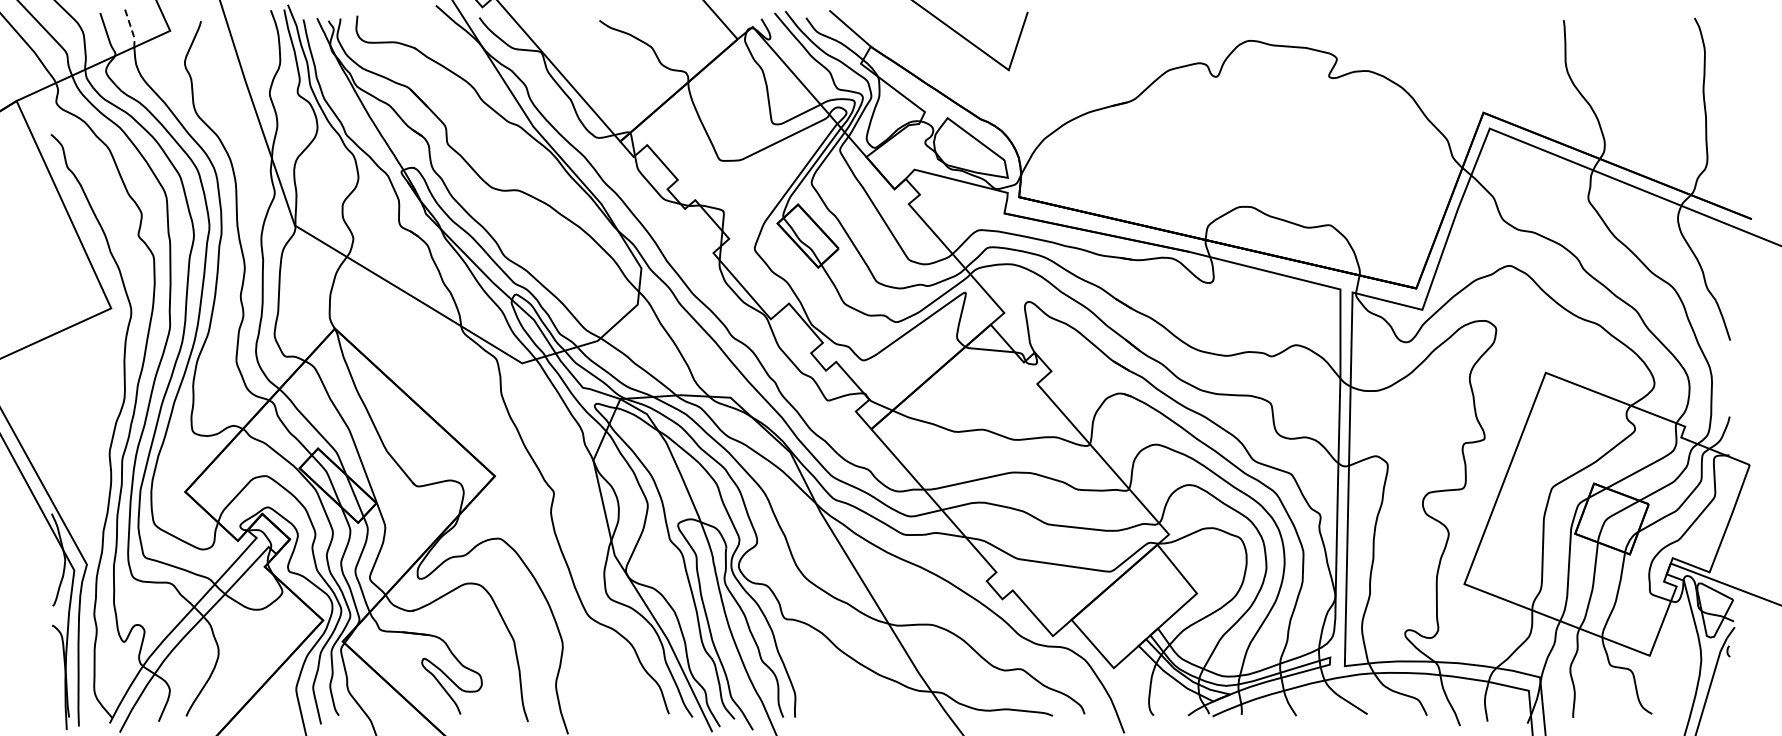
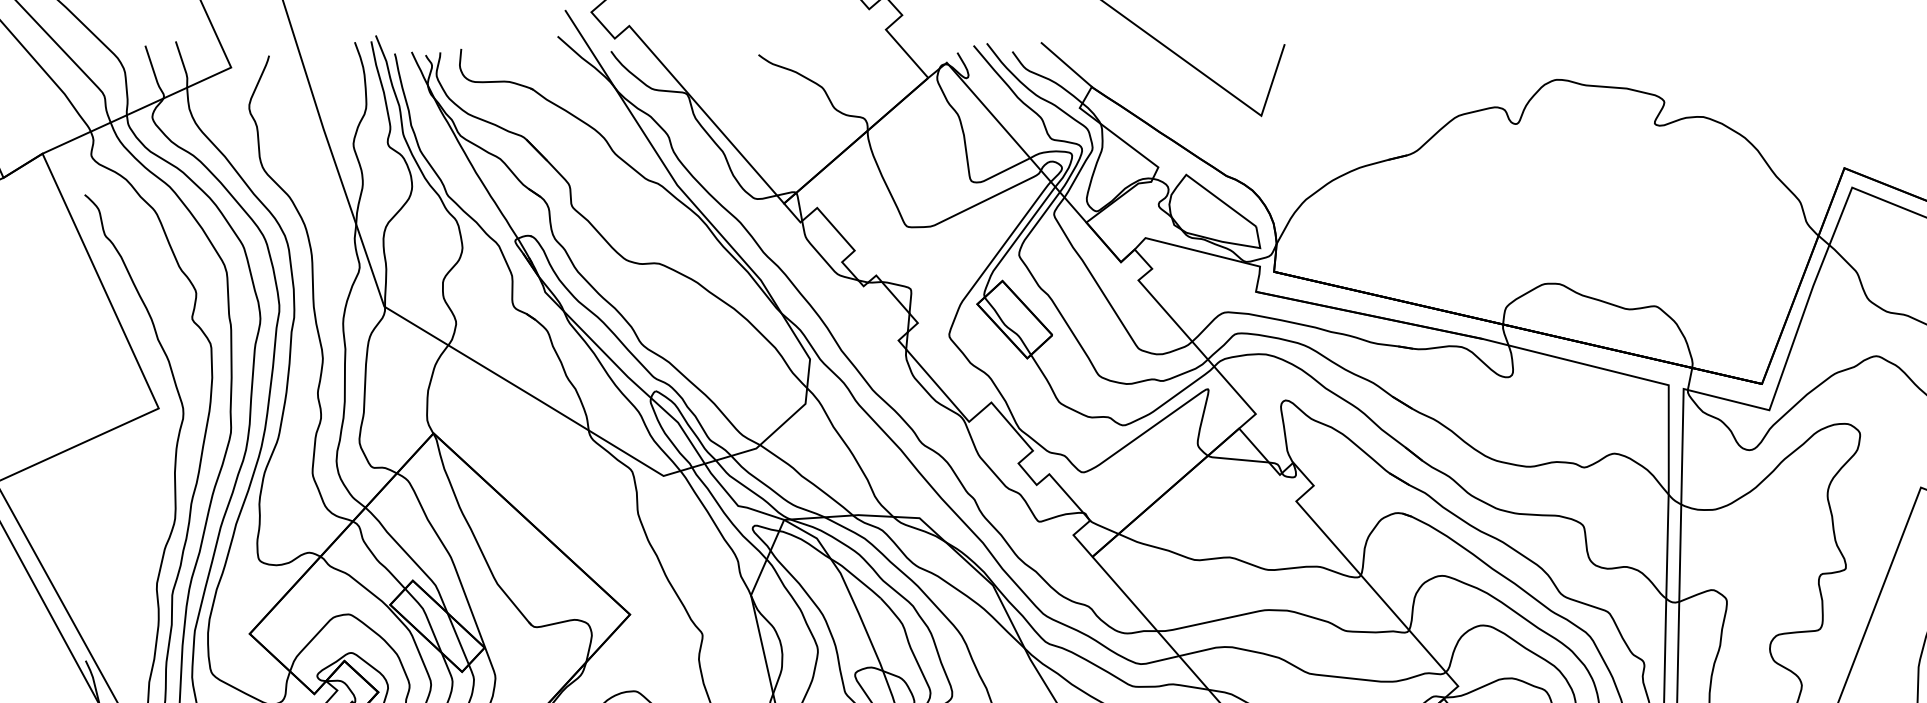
line: (131, 29) -> (183, 65), dashed -> solid

